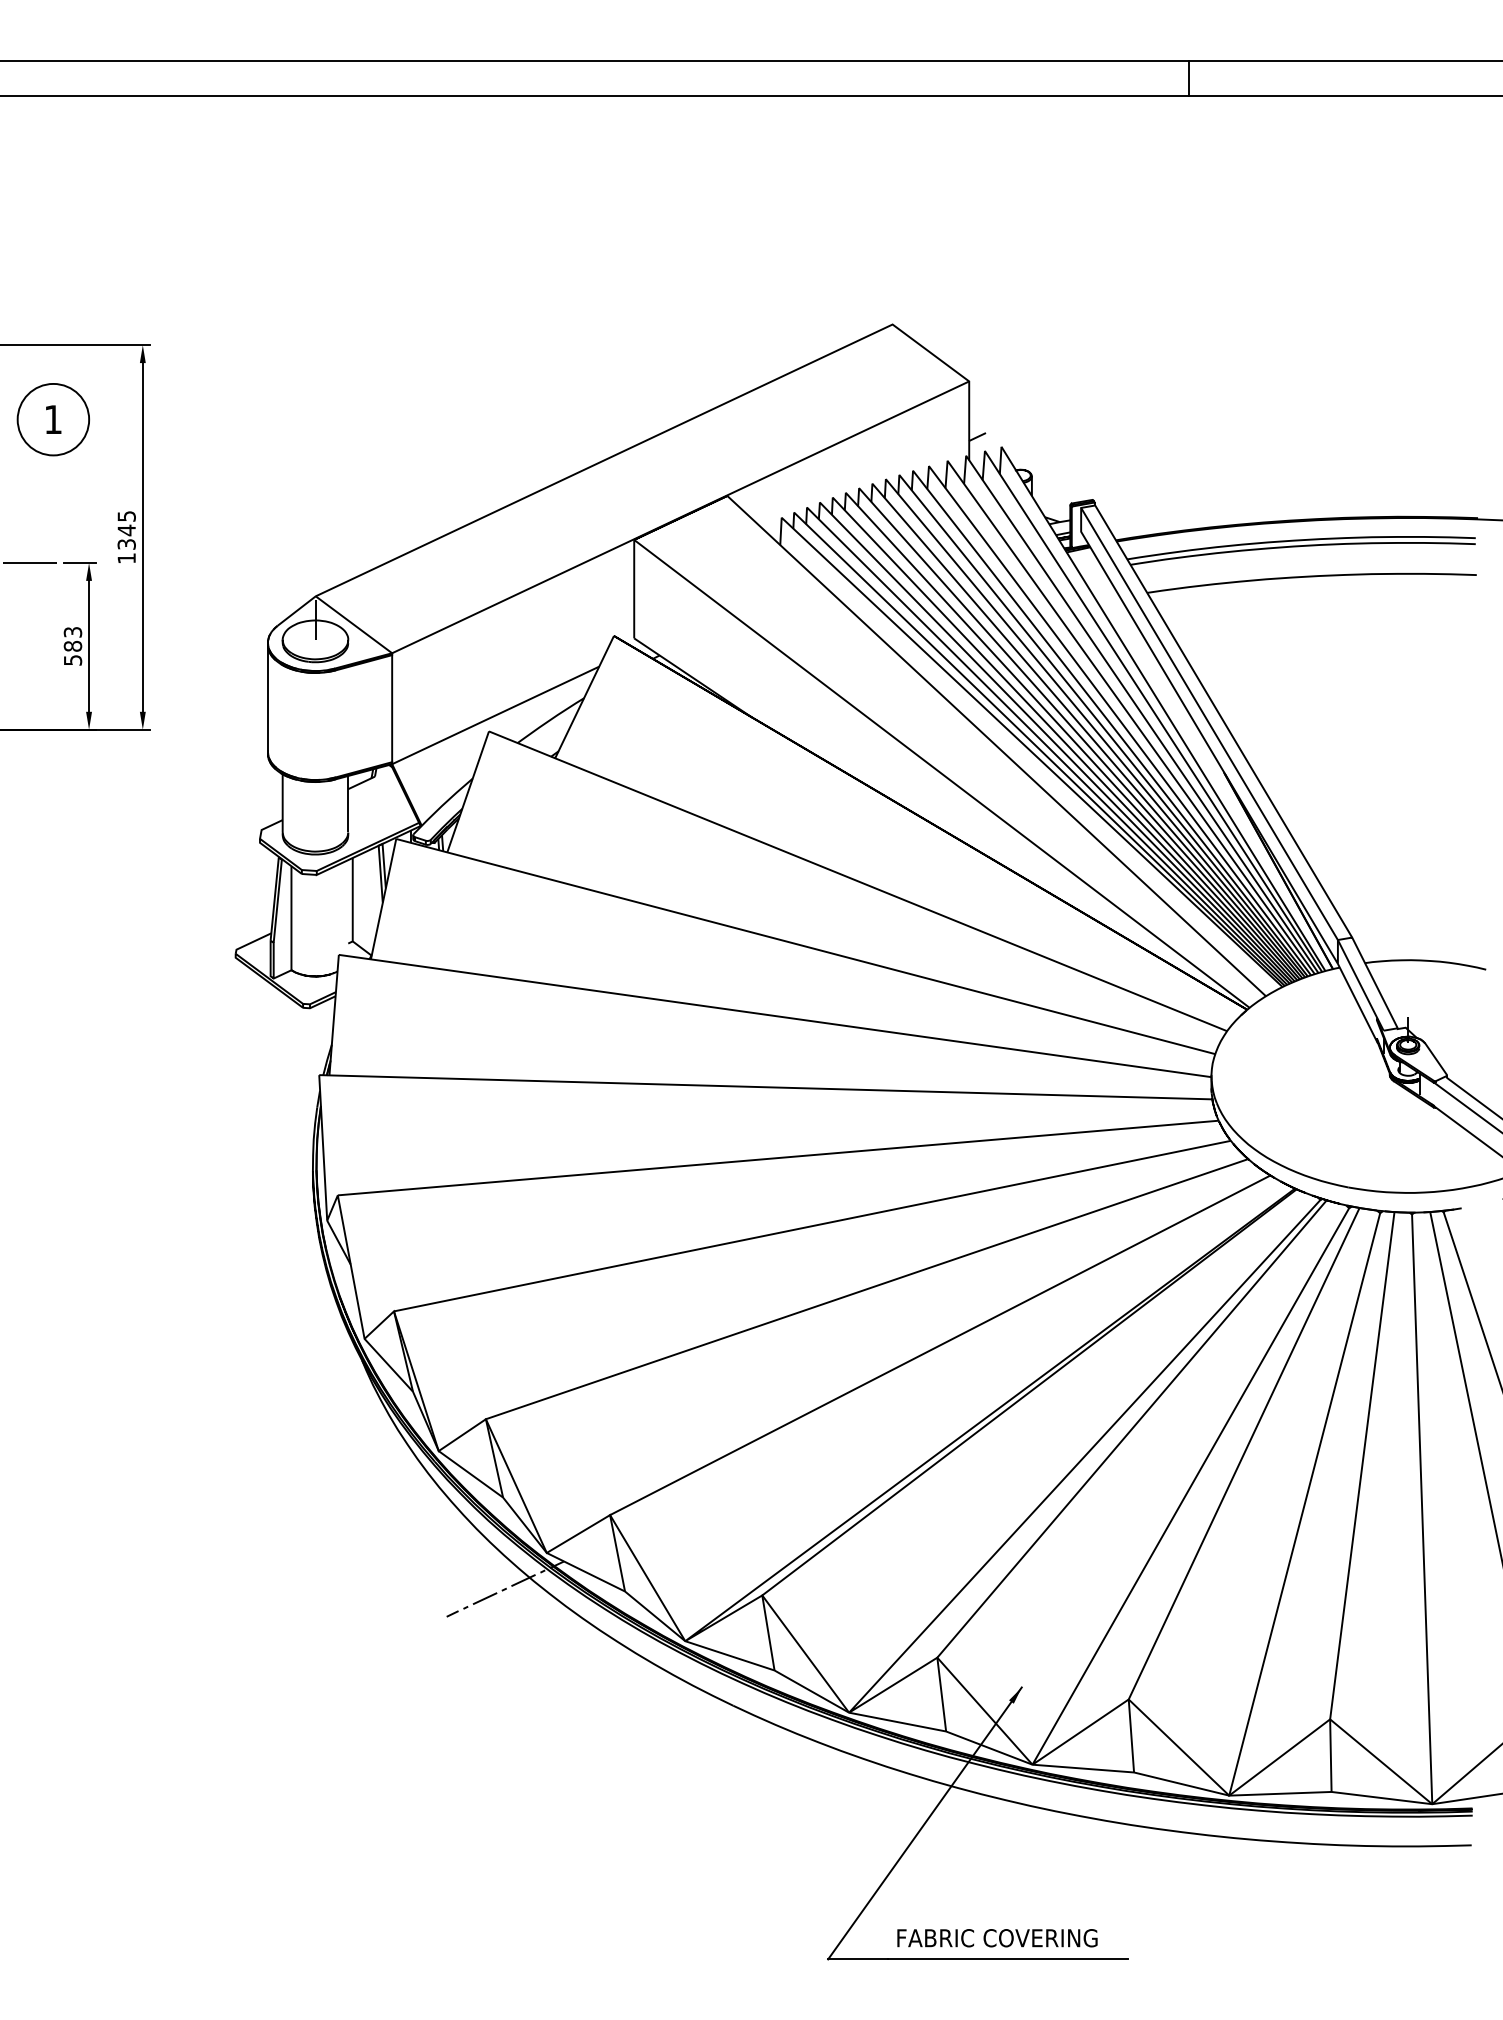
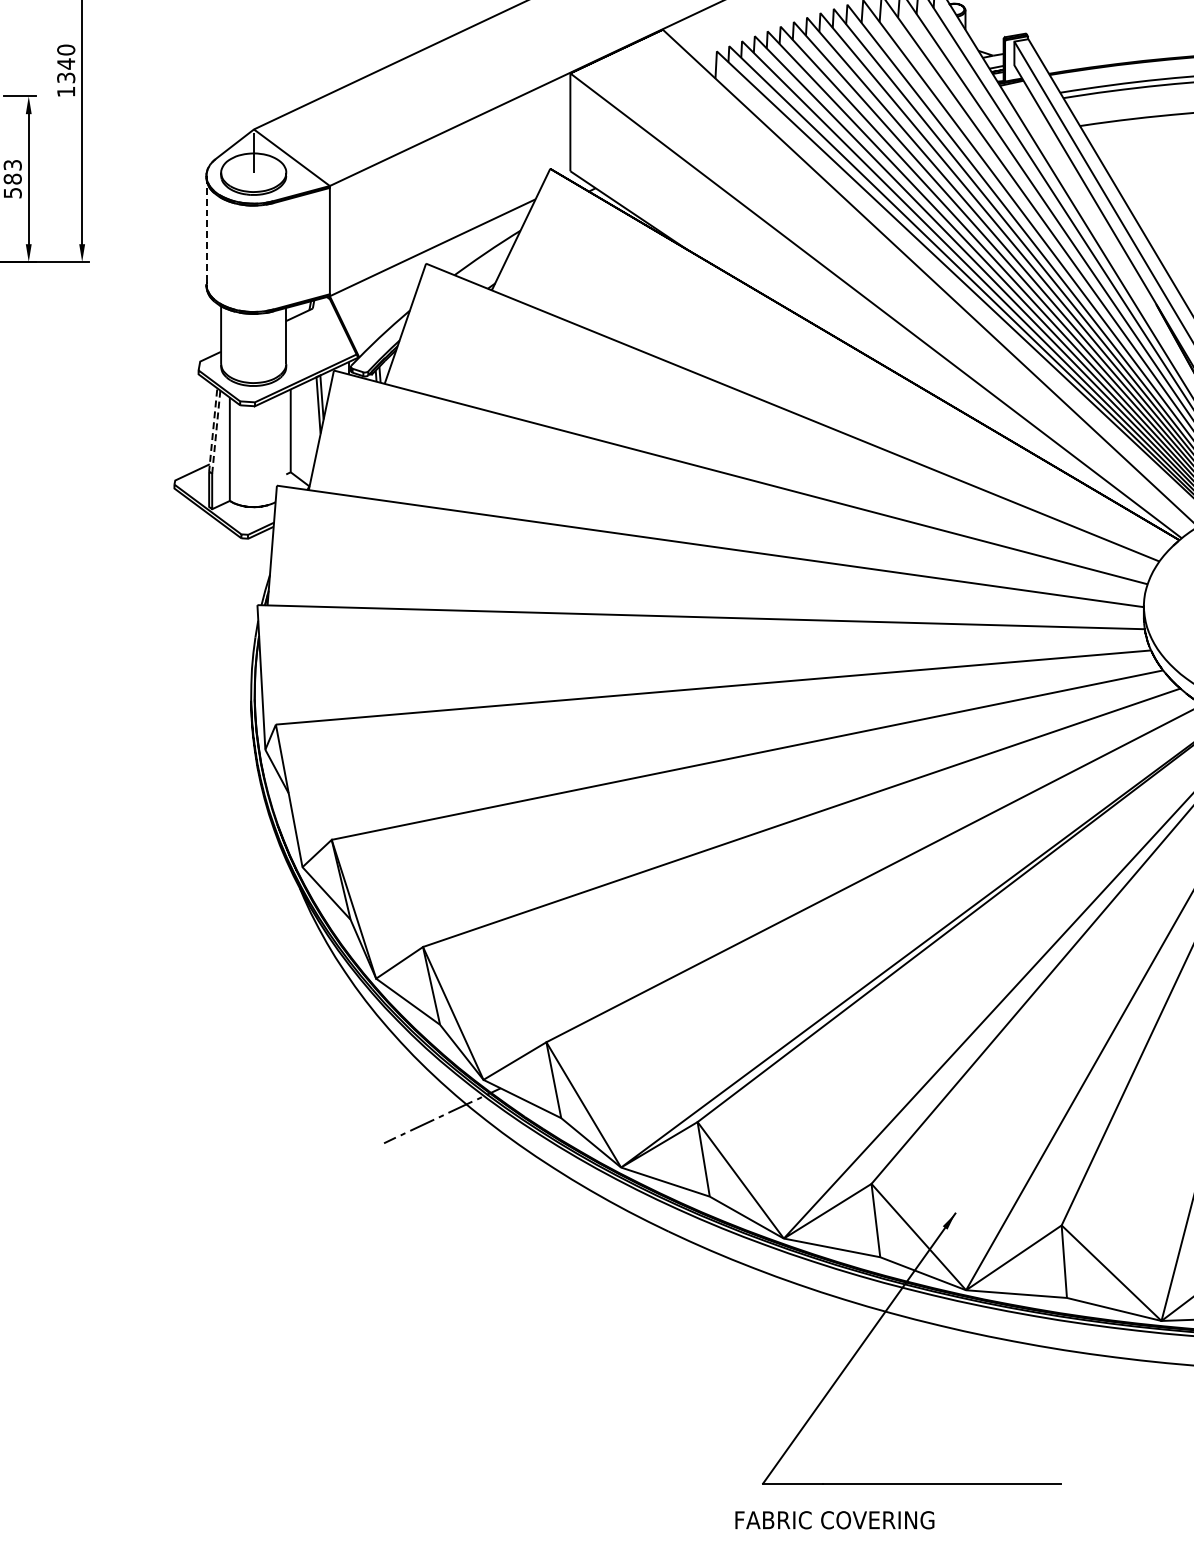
text: (126, 515) -> (65, 49), 1345 -> 1340
line: (267, 697) -> (206, 229), solid -> dashed
line: (280, 858) -> (218, 389), solid -> dashed
text: (997, 1938) -> (834, 1520), moved

